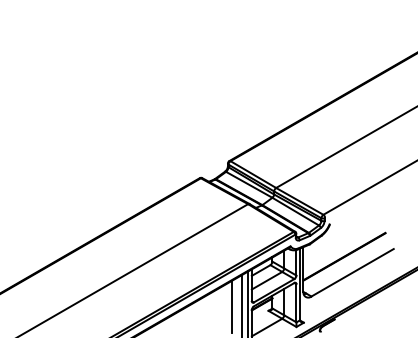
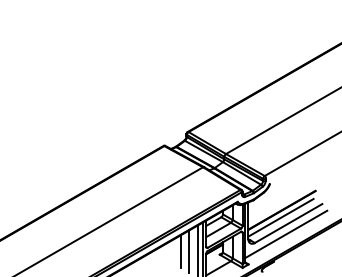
line: (343, 265) -> (281, 217), added
line: (349, 285) -> (286, 233), added
line: (220, 307) -> (180, 251), added

